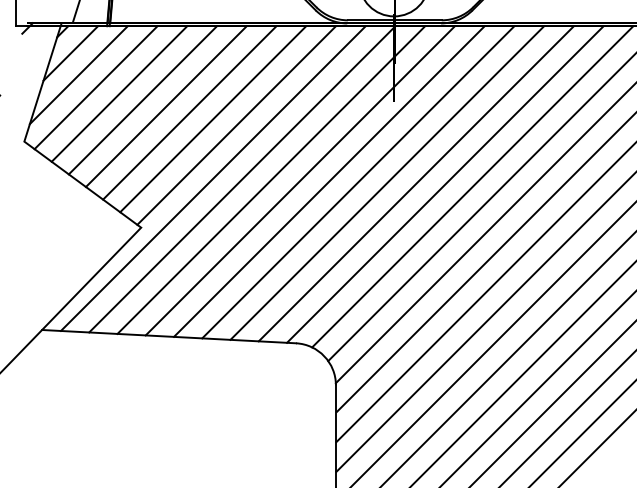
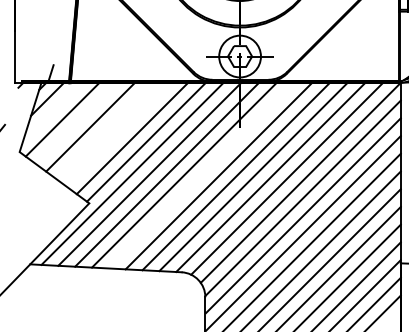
line: (77, 75) -> (51, 112), removed
line: (118, 93) -> (75, 123), removed
line: (166, 107) -> (104, 131), removed
line: (188, 112) -> (117, 134), removed
line: (329, 180) -> (201, 175), removed

